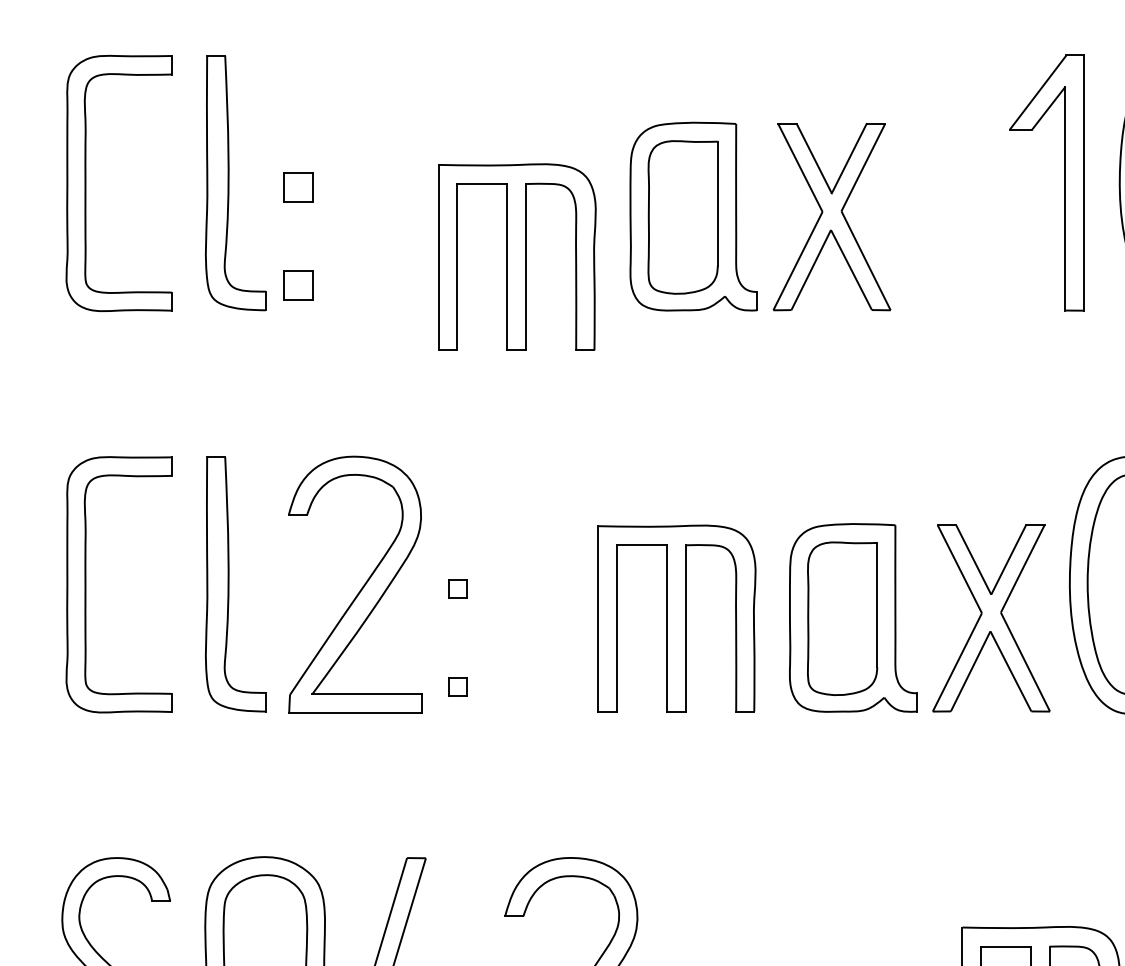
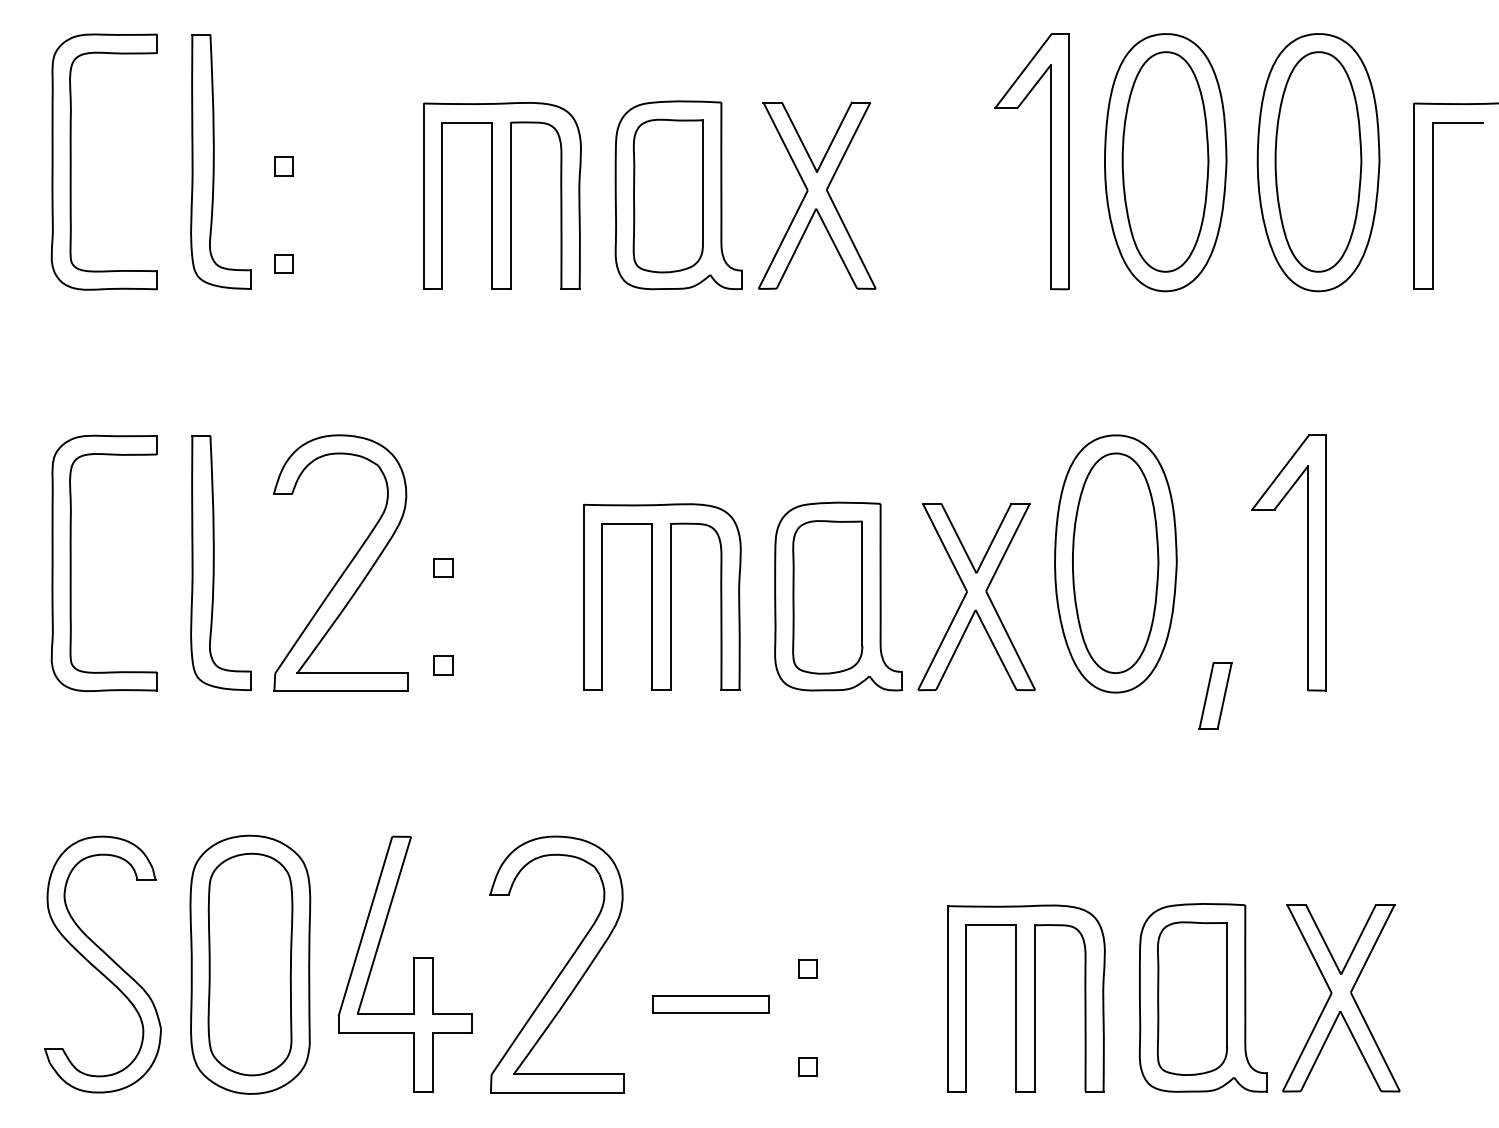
part: (298, 187) -> (283, 166), size x0.62
part: (517, 256) -> (502, 195), moved
part: (298, 284) -> (283, 263), size x0.62

